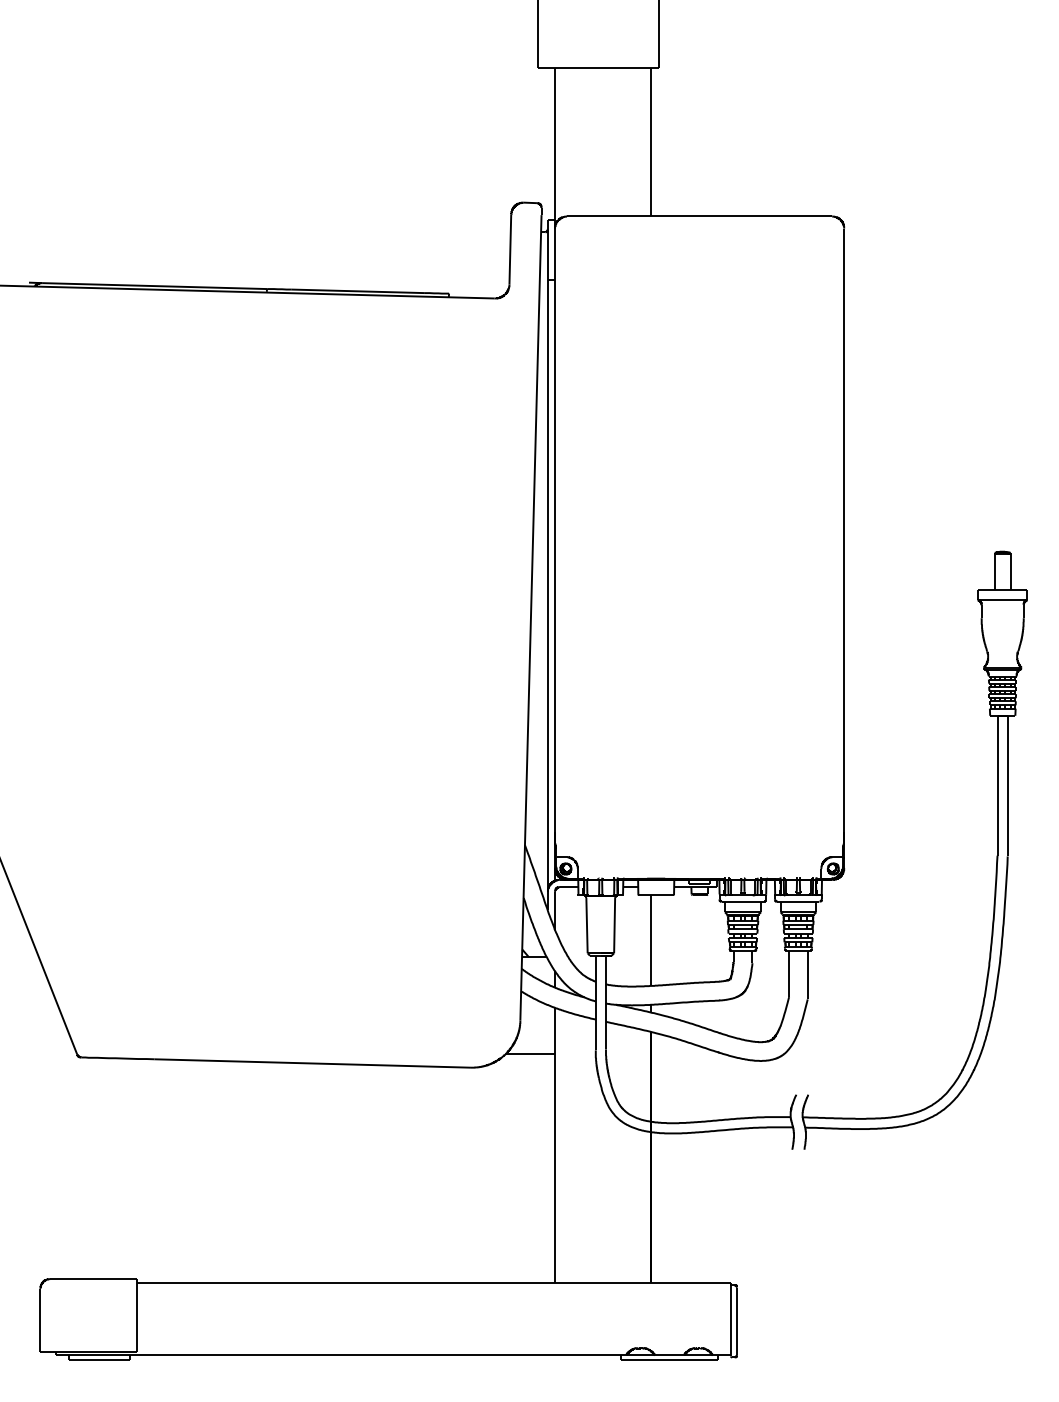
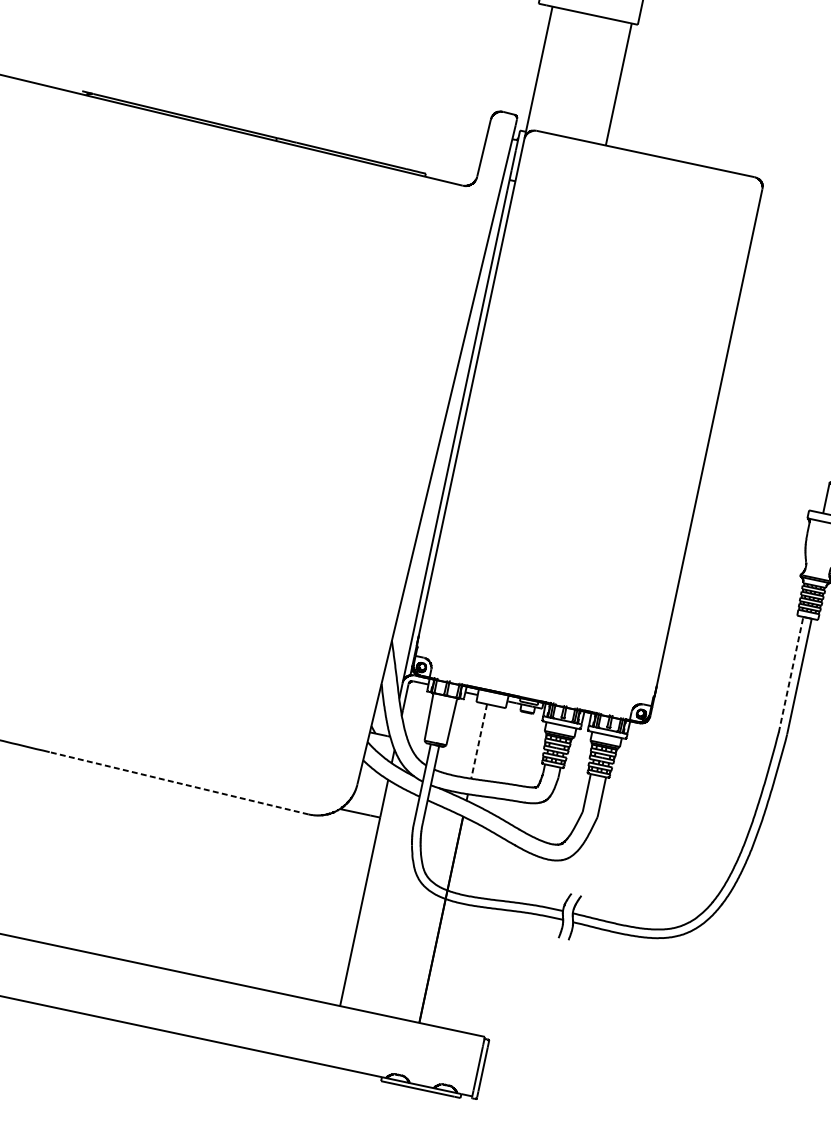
line: (997, 785) -> (791, 674), solid -> dashed
line: (651, 941) -> (479, 742), solid -> dashed
line: (312, 1063) -> (178, 783), solid -> dashed

